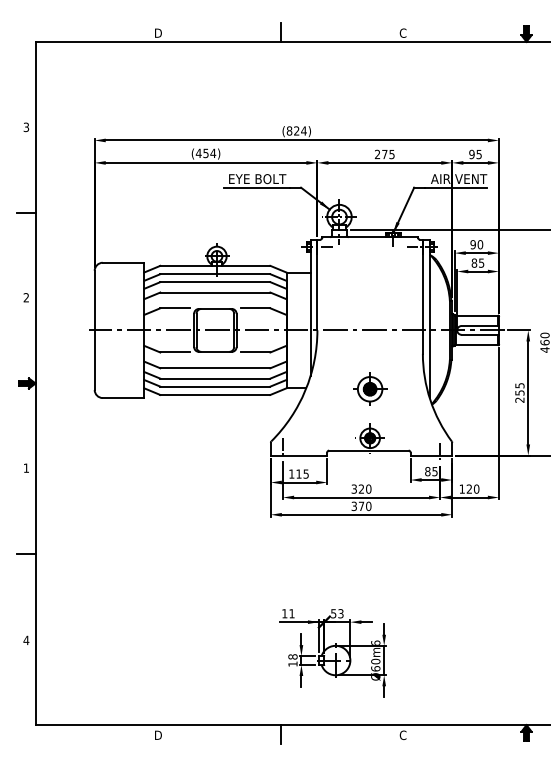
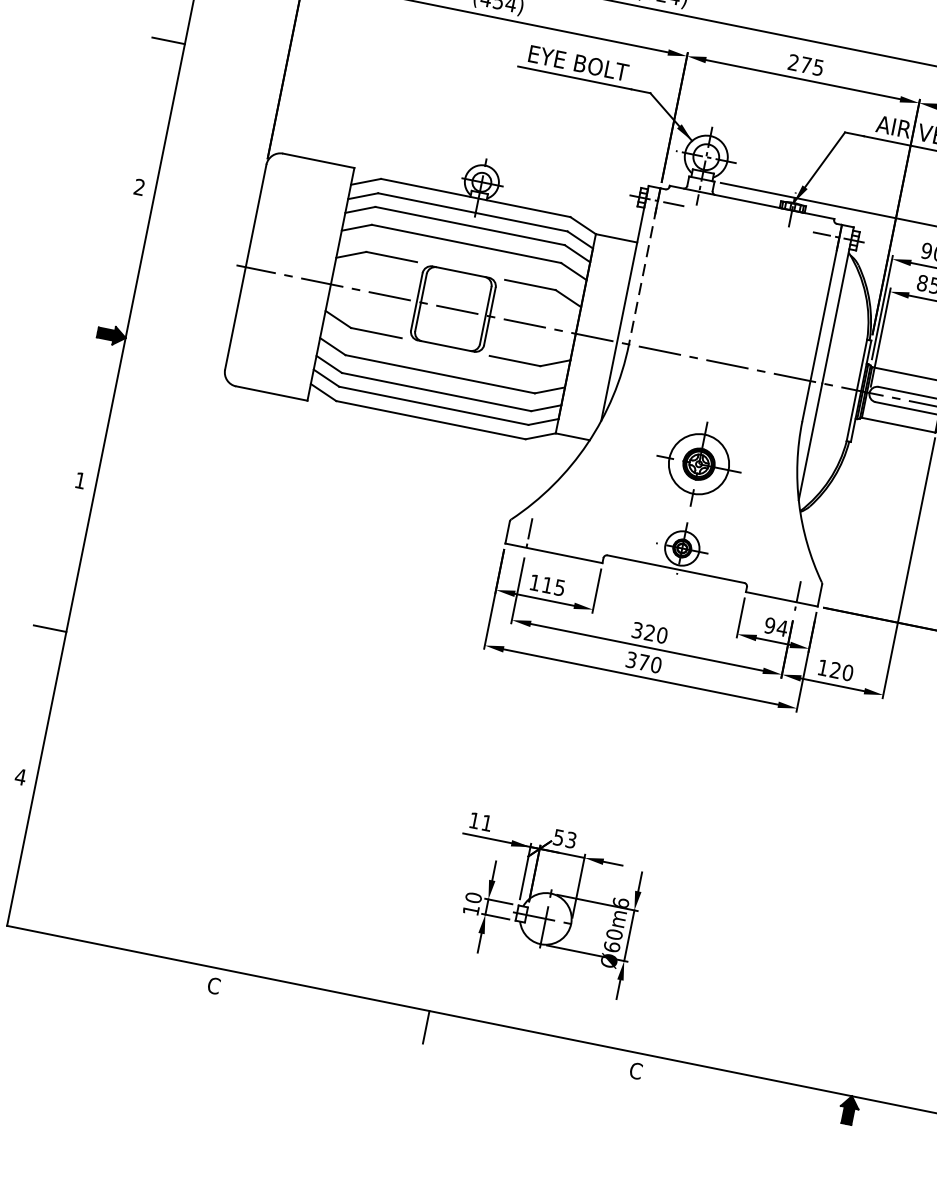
line: (317, 285) -> (644, 267), solid -> dashed
part: (370, 388) -> (700, 462), size x1.4
text: (431, 471) -> (776, 626), 85 -> 94
text: (292, 656) -> (472, 896), 18 -> 10
text: (157, 735) -> (213, 986), D -> C

